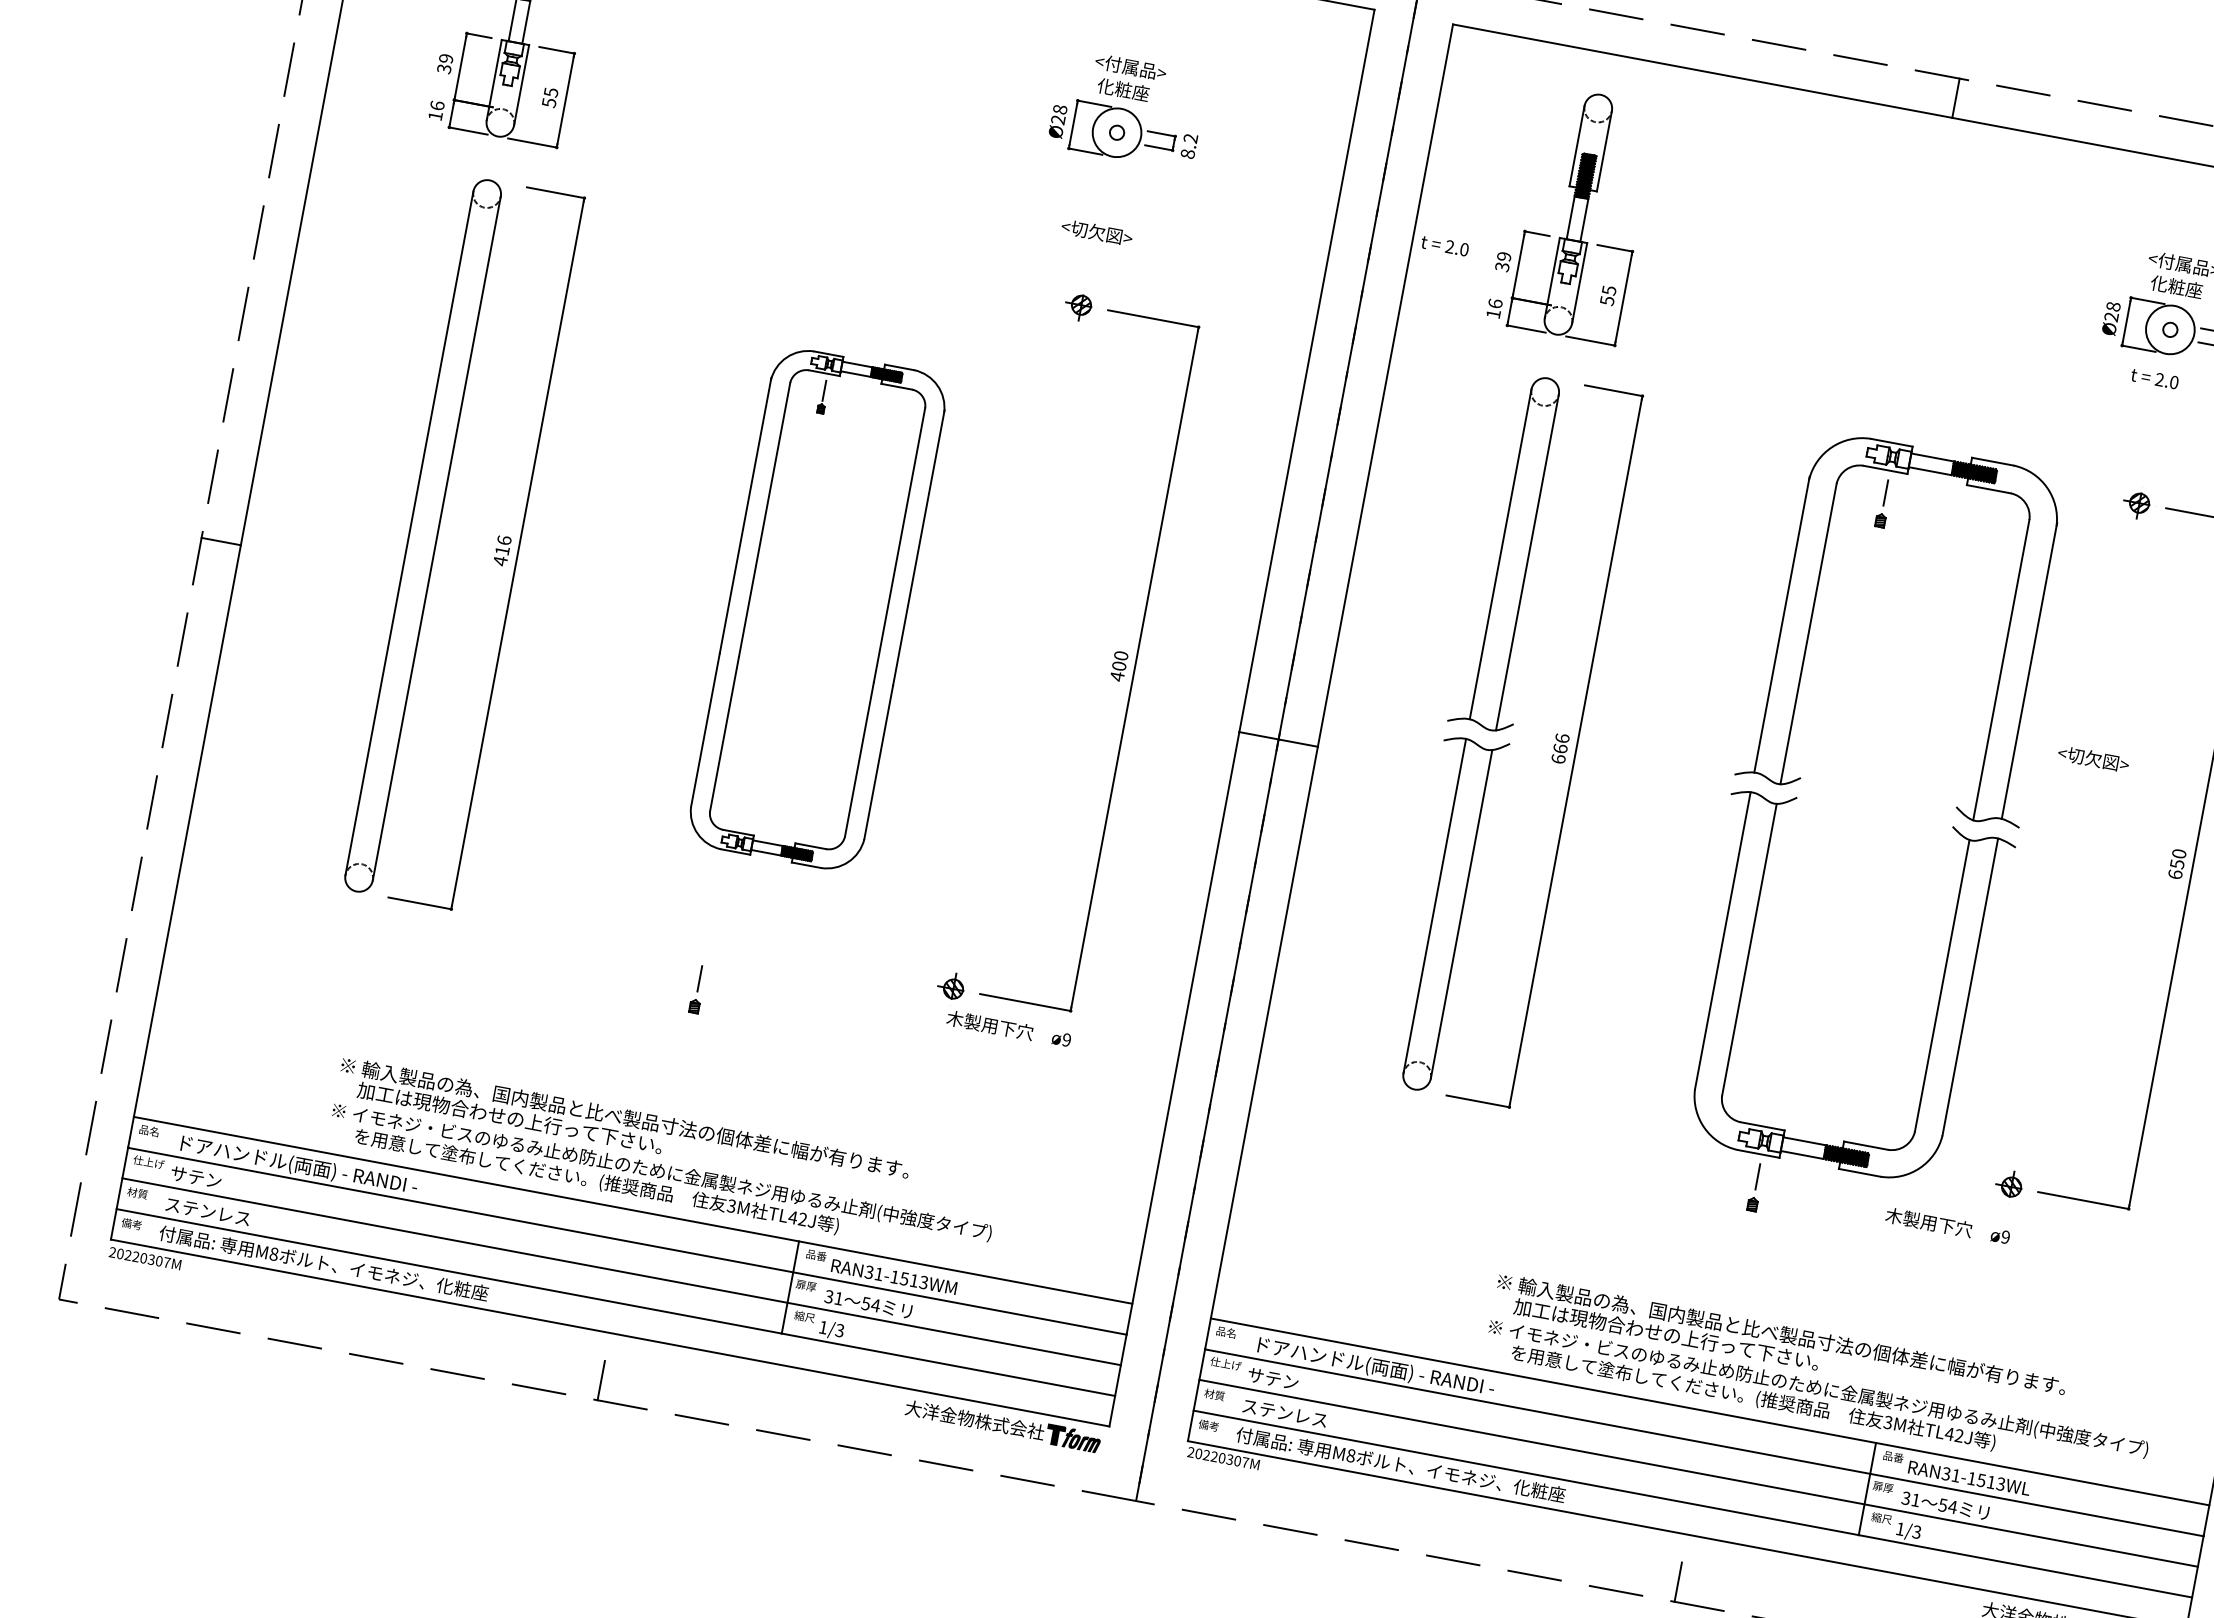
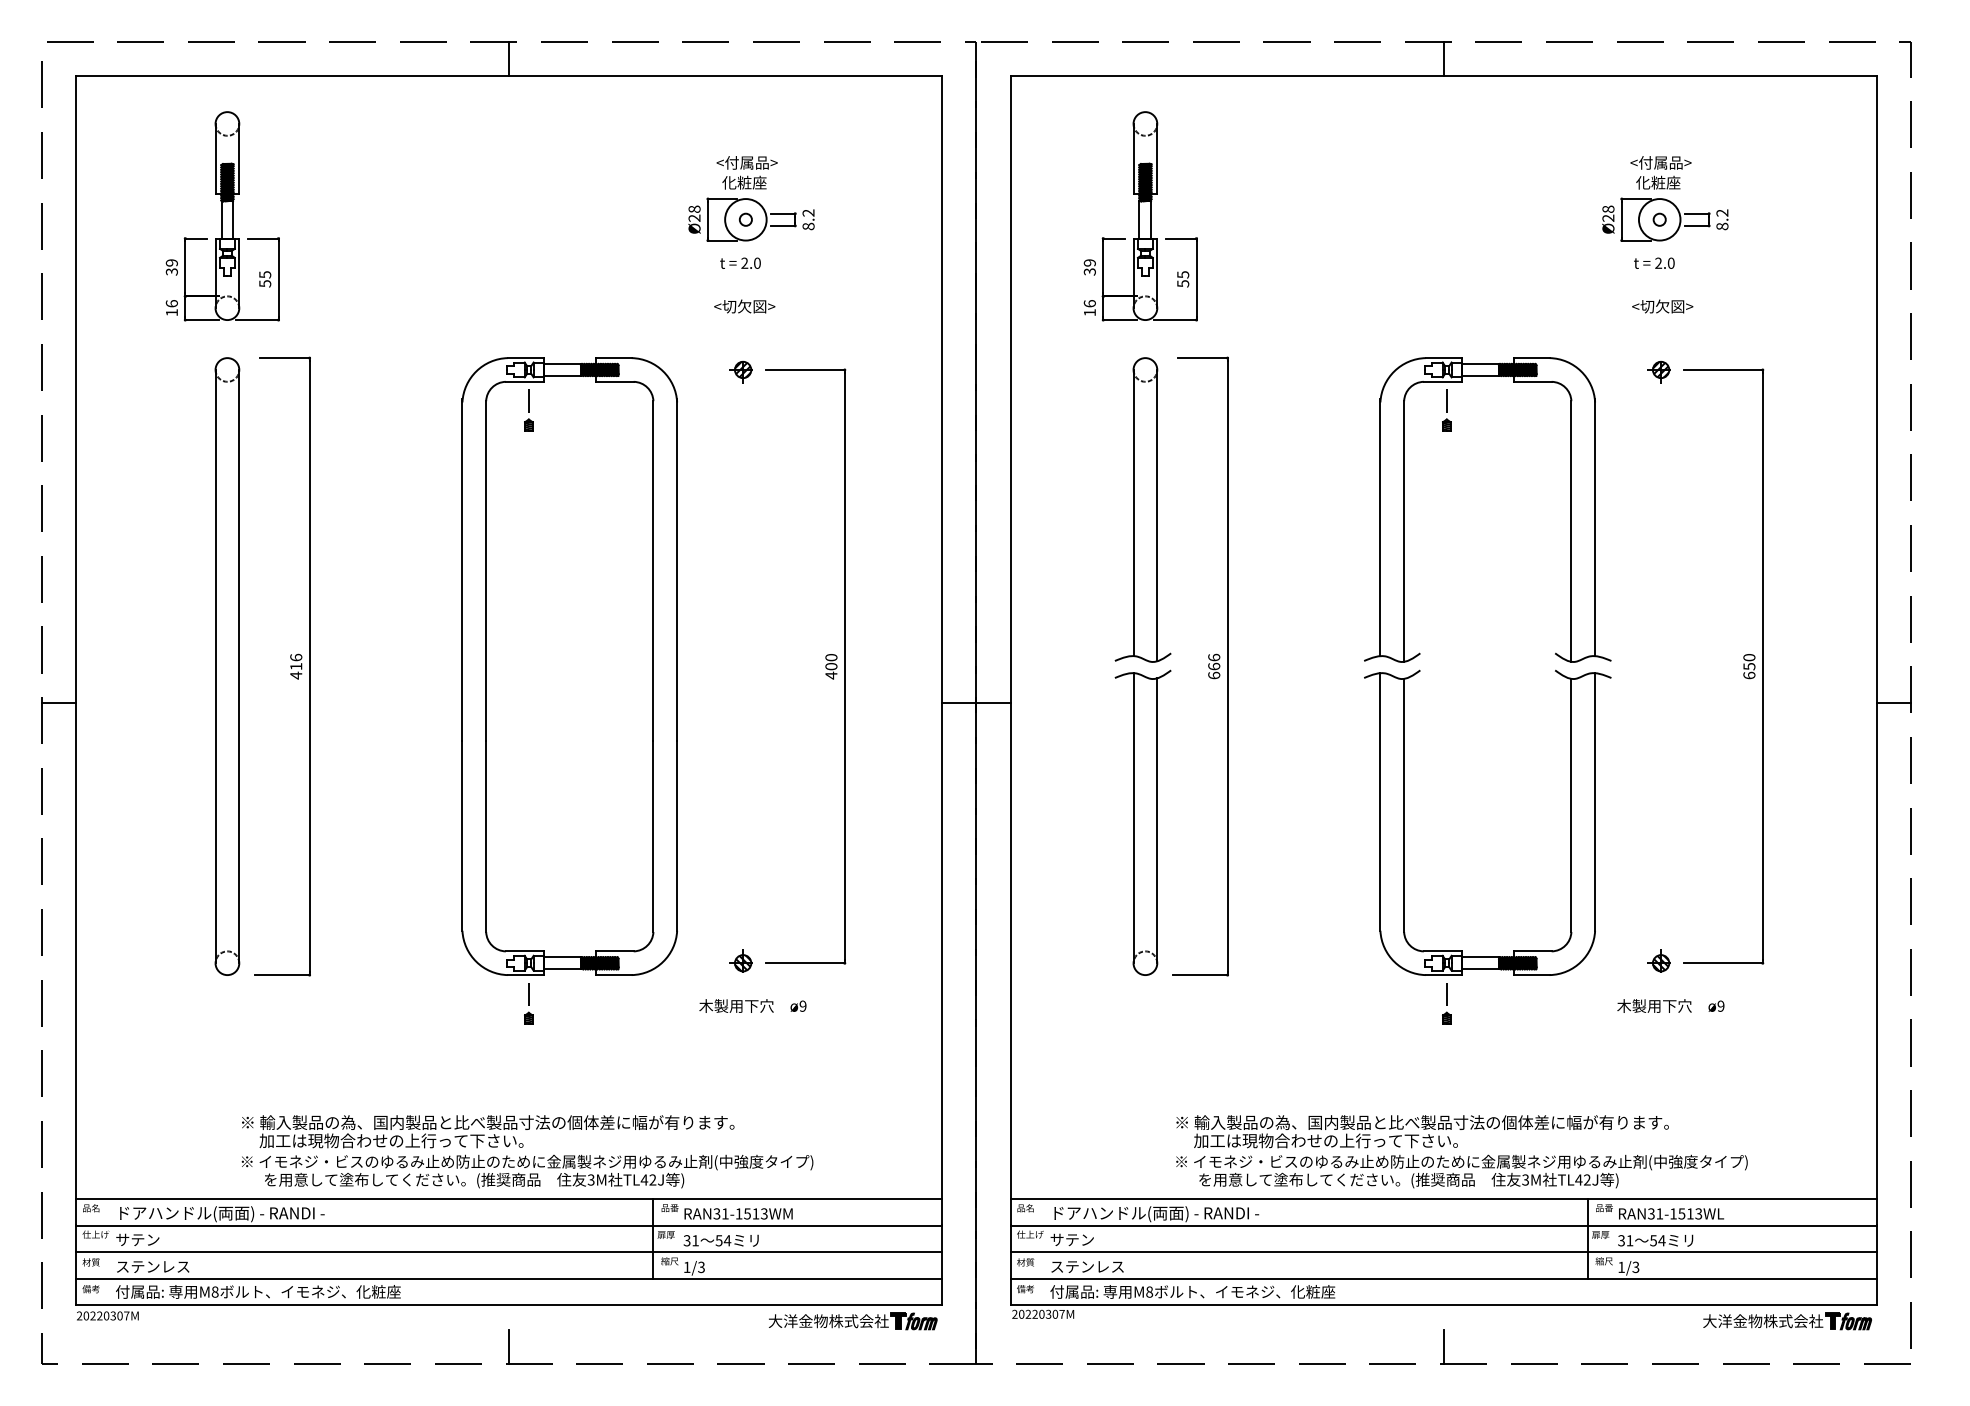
text: (1445, 245) -> (740, 262), moved
part: (817, 609) -> (569, 666), size x1.43
text: (2093, 758) -> (1662, 306), moved
text: (1008, 1028) -> (752, 1005), moved
text: (1947, 1225) -> (1670, 1005), moved
text: (1820, 1375) -> (1461, 1151), moved

